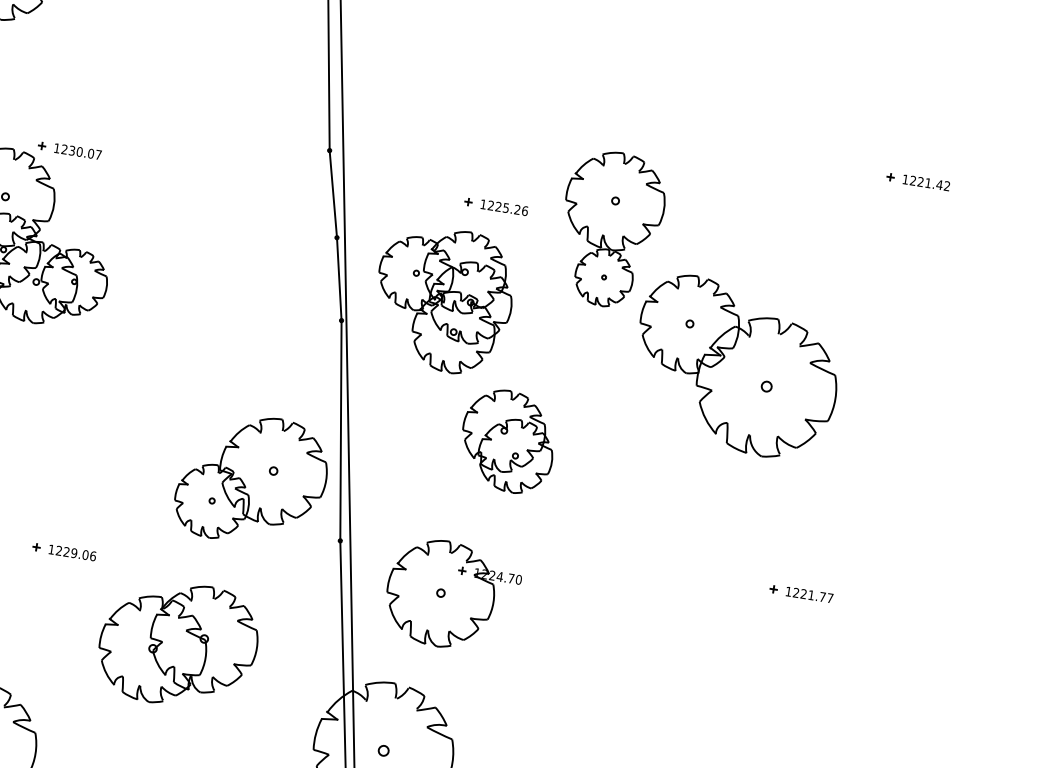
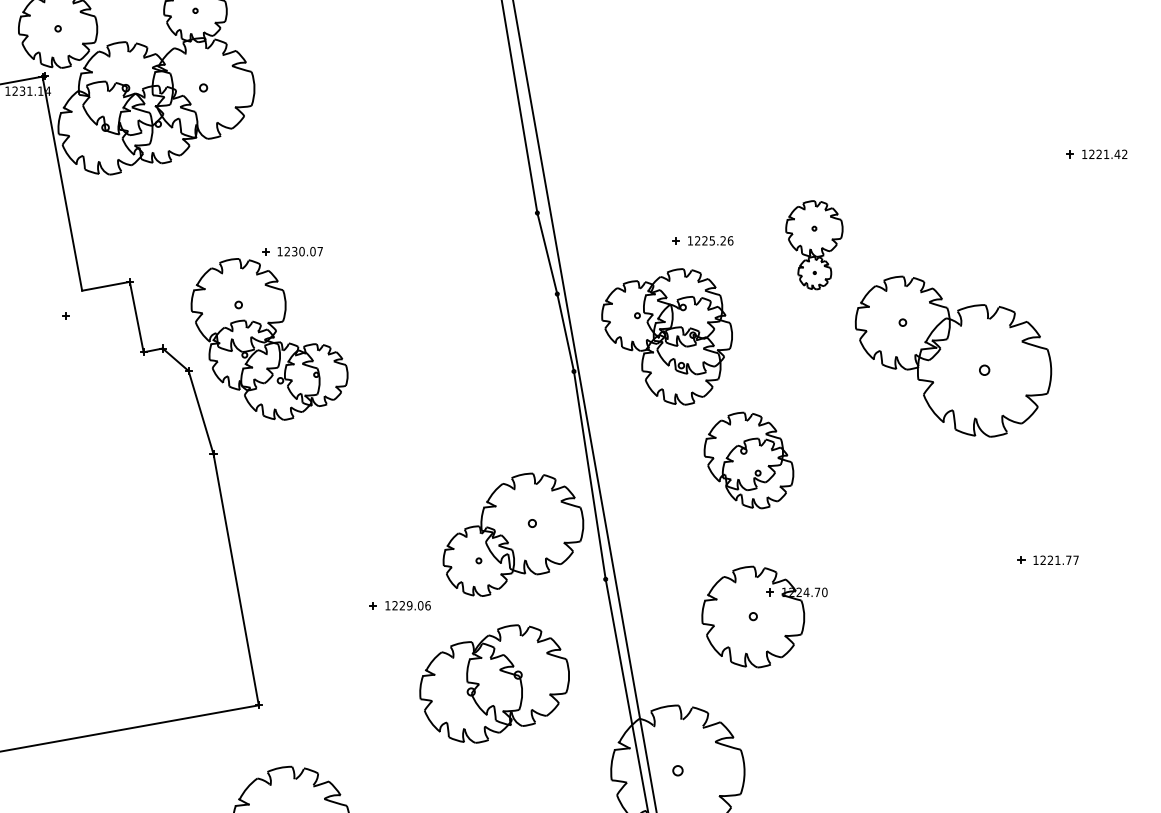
part: (611, 228) -> (814, 244), size x0.6
part: (63, 551) -> (399, 605), moved
part: (452, 594) -> (764, 616), moved
part: (178, 643) -> (494, 683), moved

